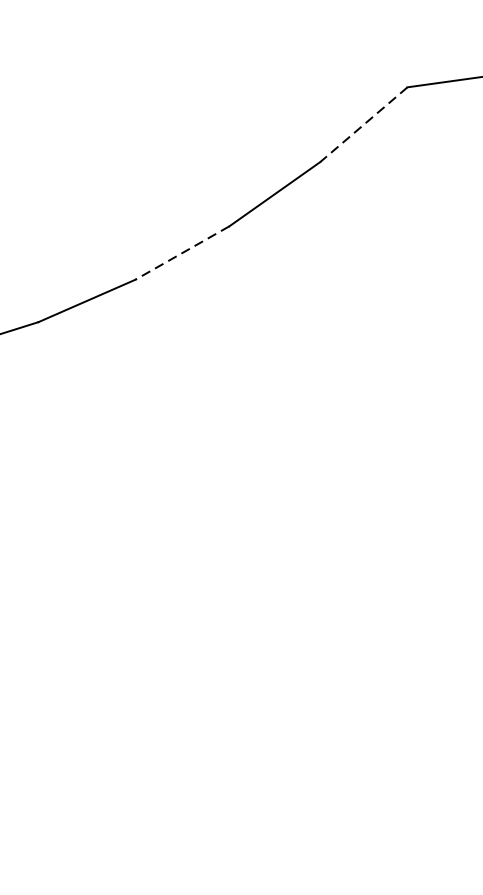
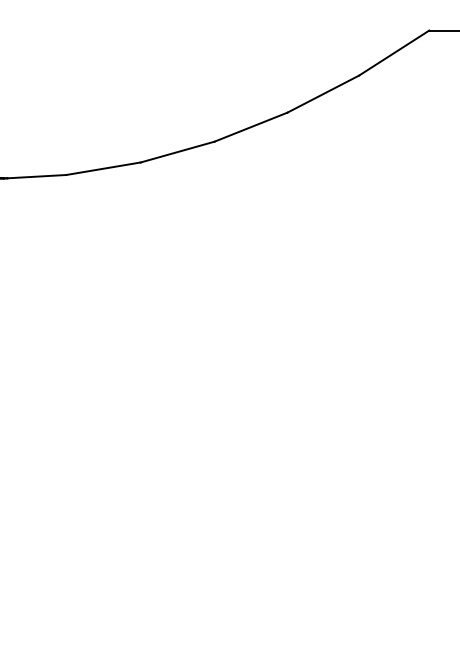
line: (364, 125) -> (394, 53), dashed -> solid
line: (181, 253) -> (250, 127), dashed -> solid

